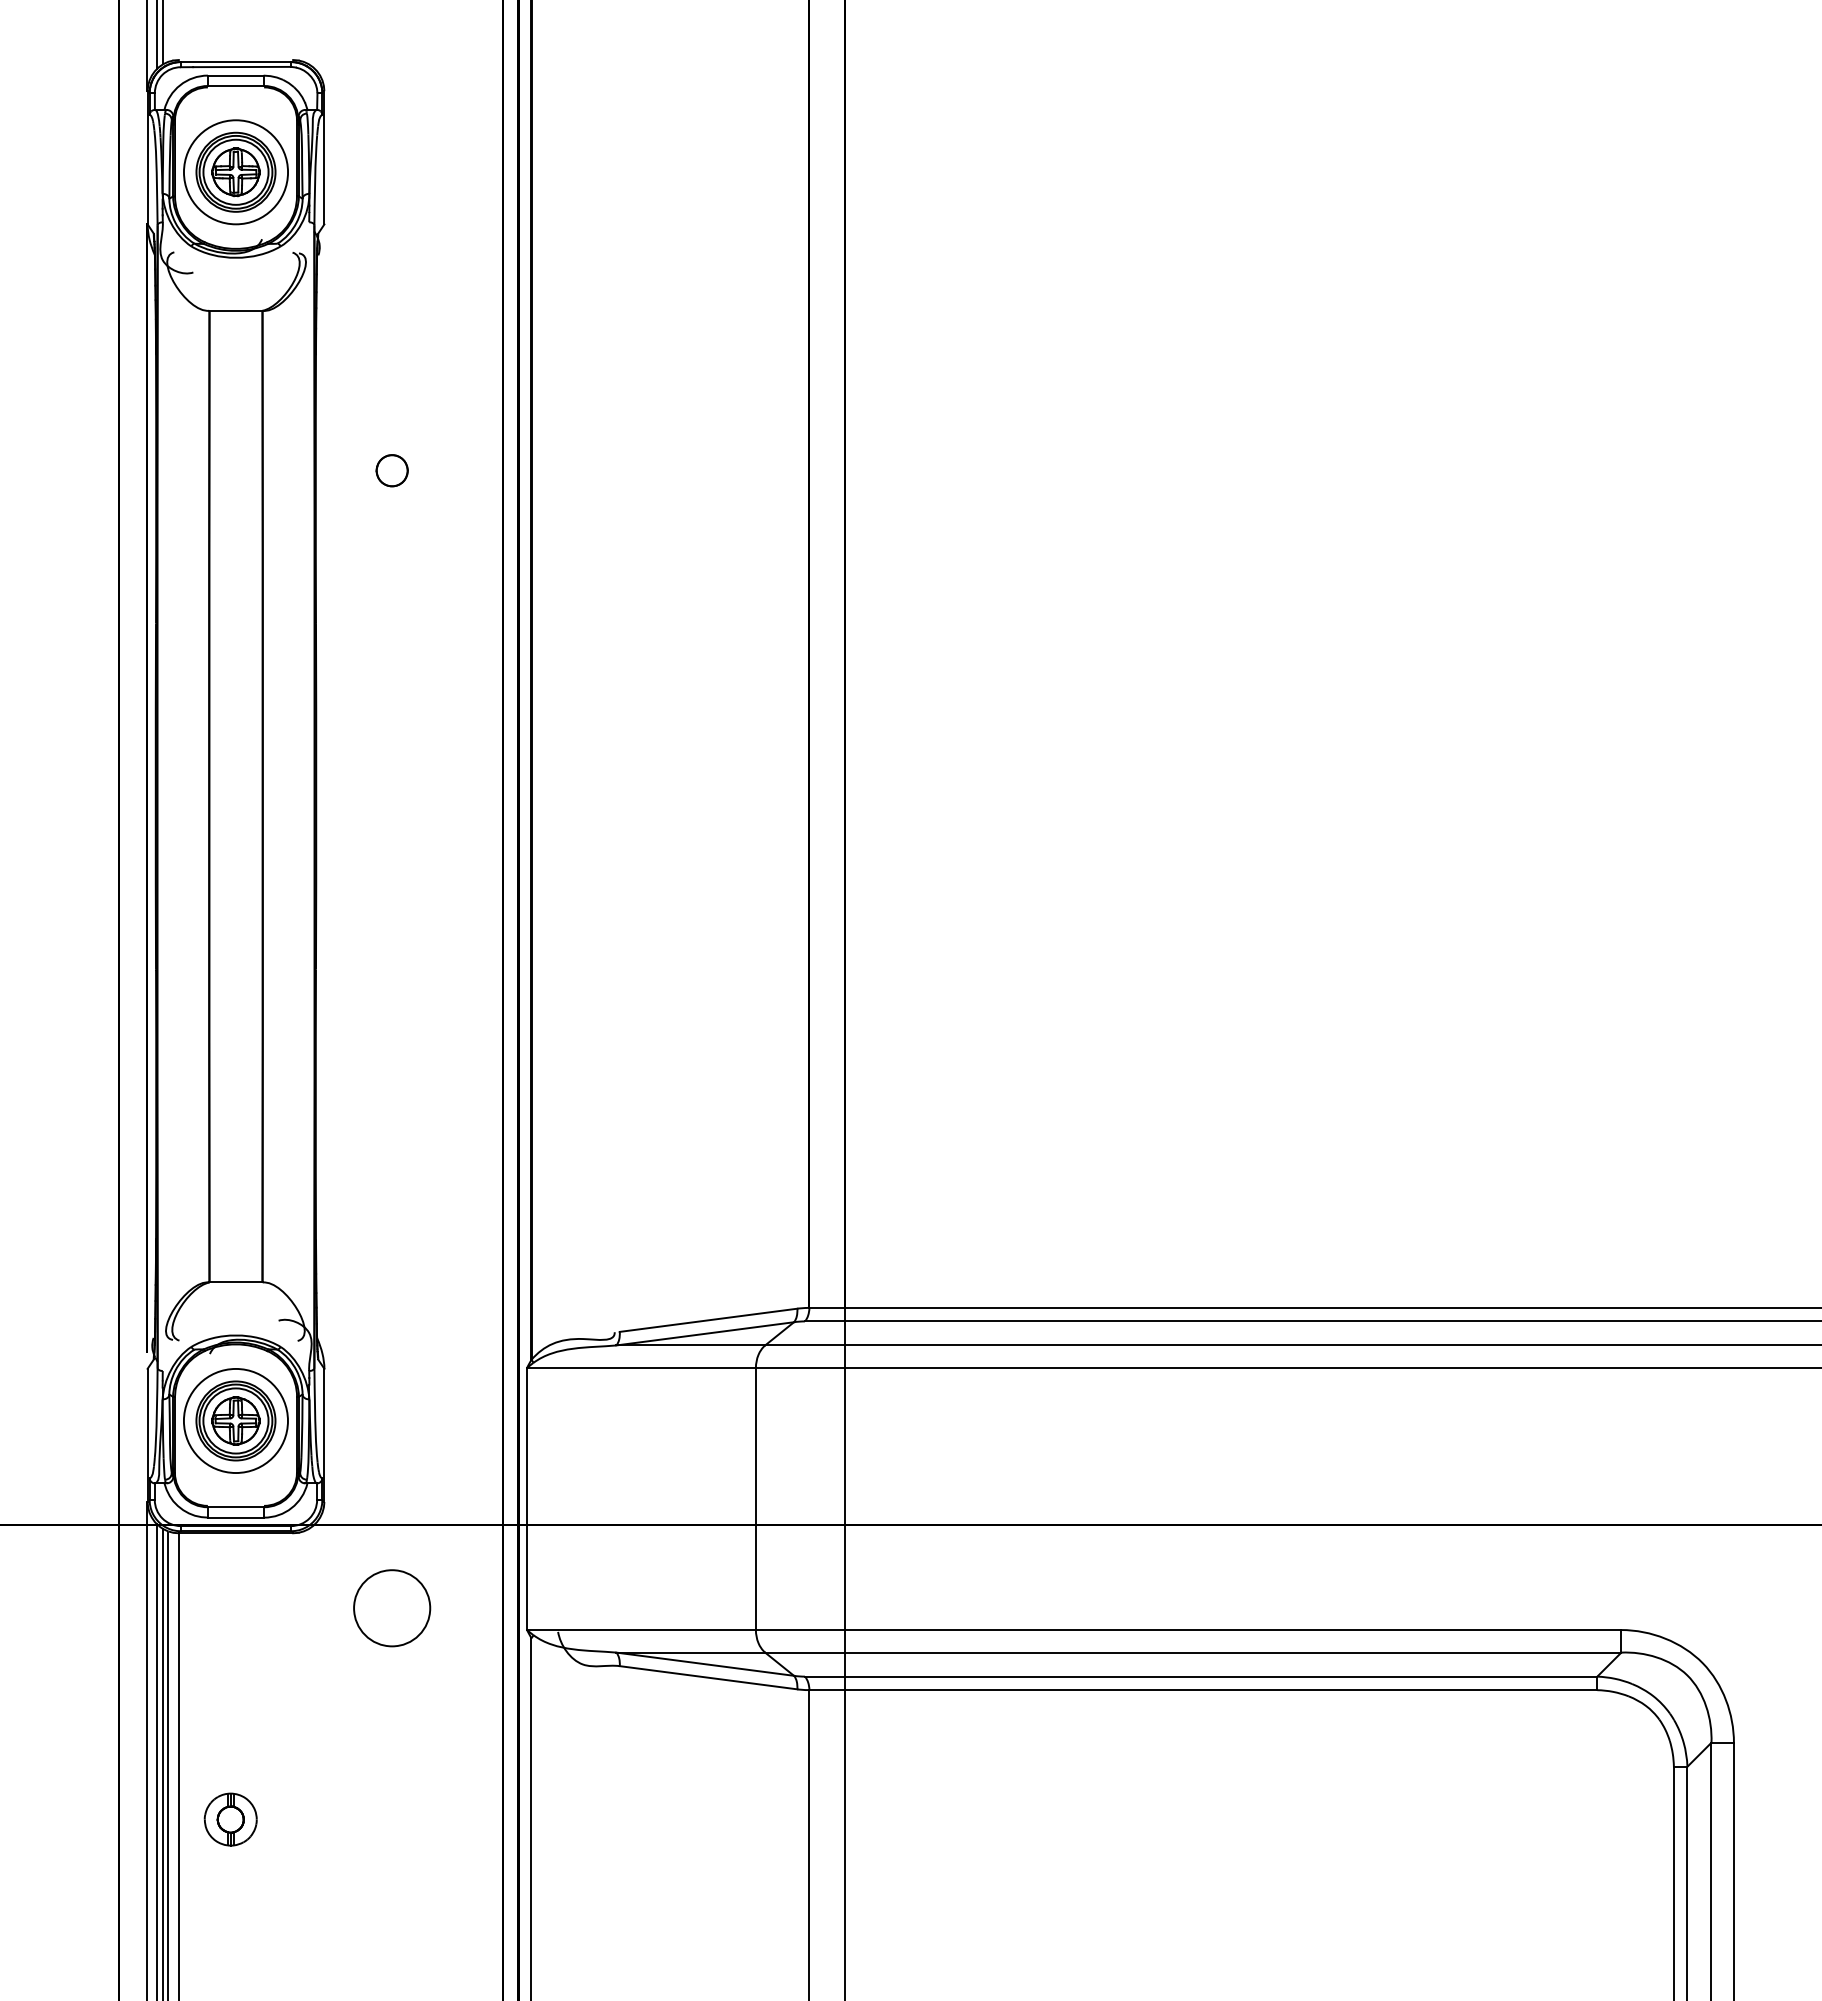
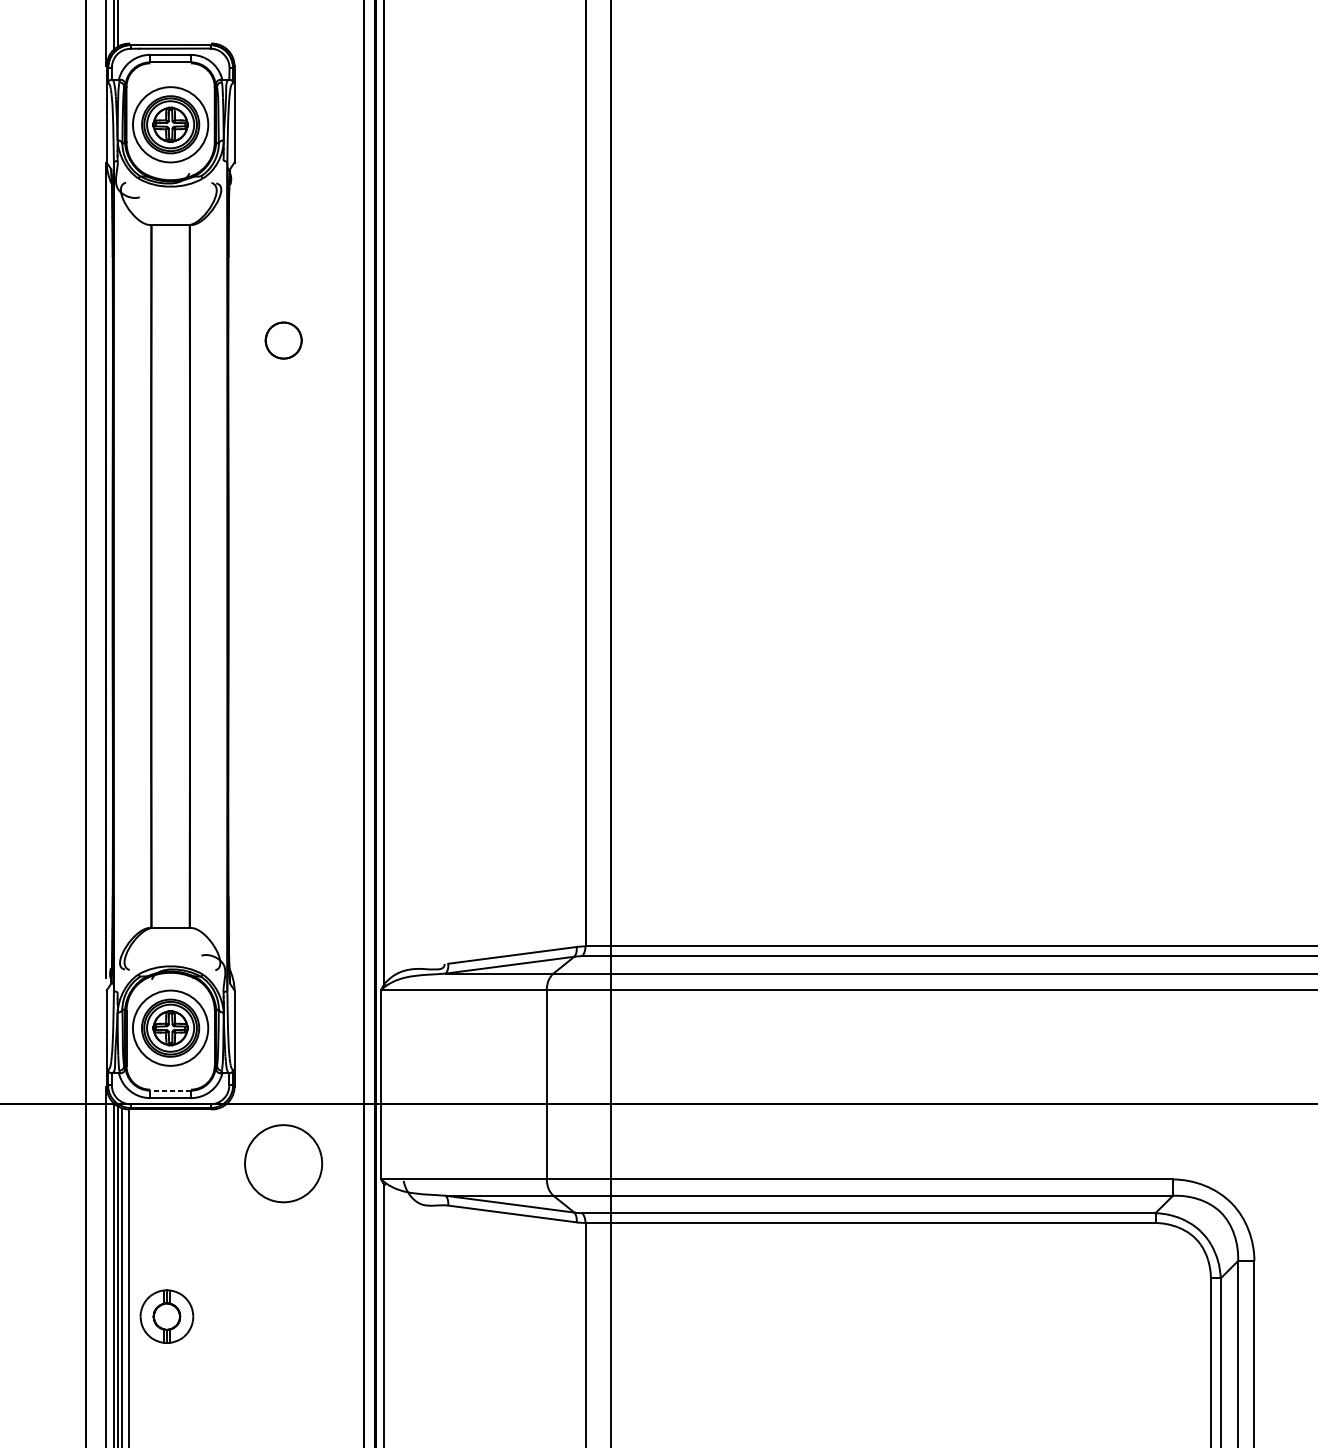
circle: (391, 470) -> (283, 340), size x1.6
line: (235, 1507) -> (170, 1090), solid -> dashed
circle: (392, 1608) -> (283, 1163), size x1.4
part: (230, 1819) -> (166, 1316), size x1.4

